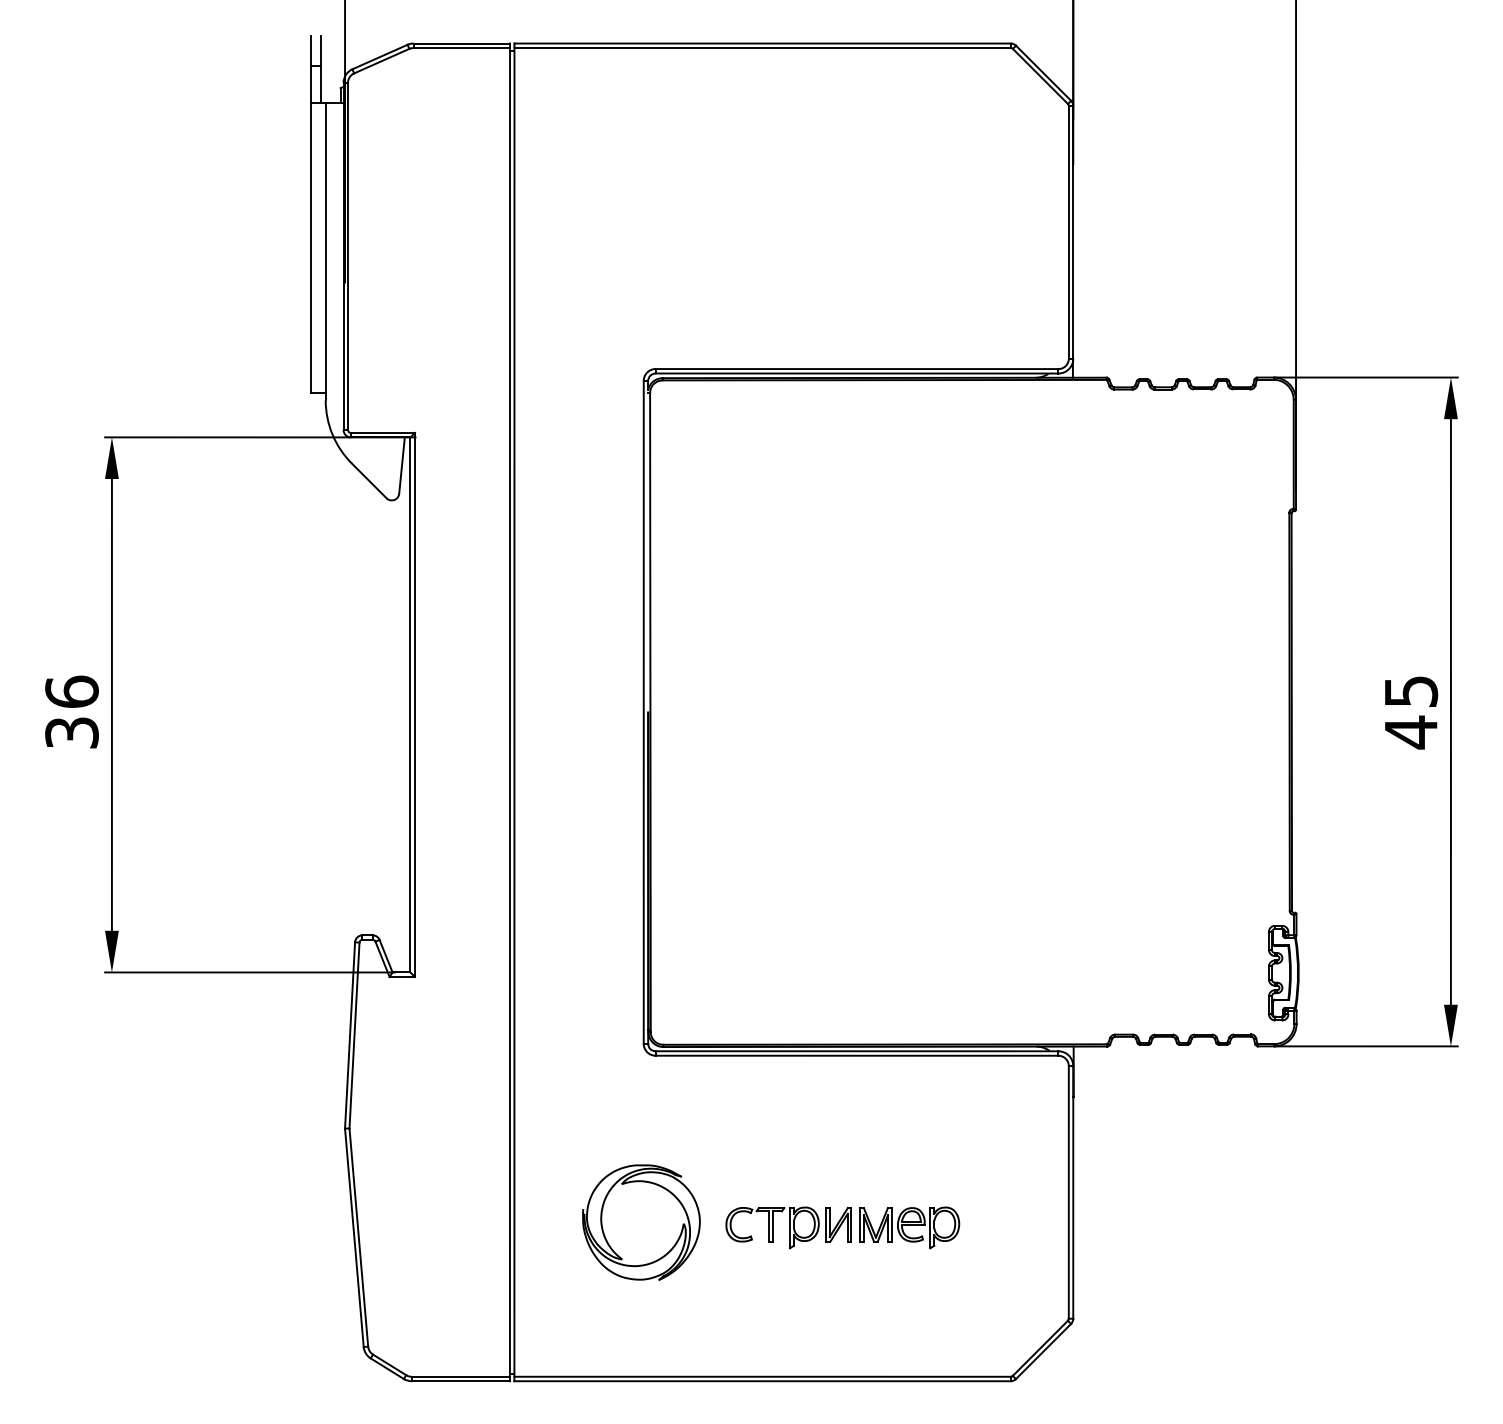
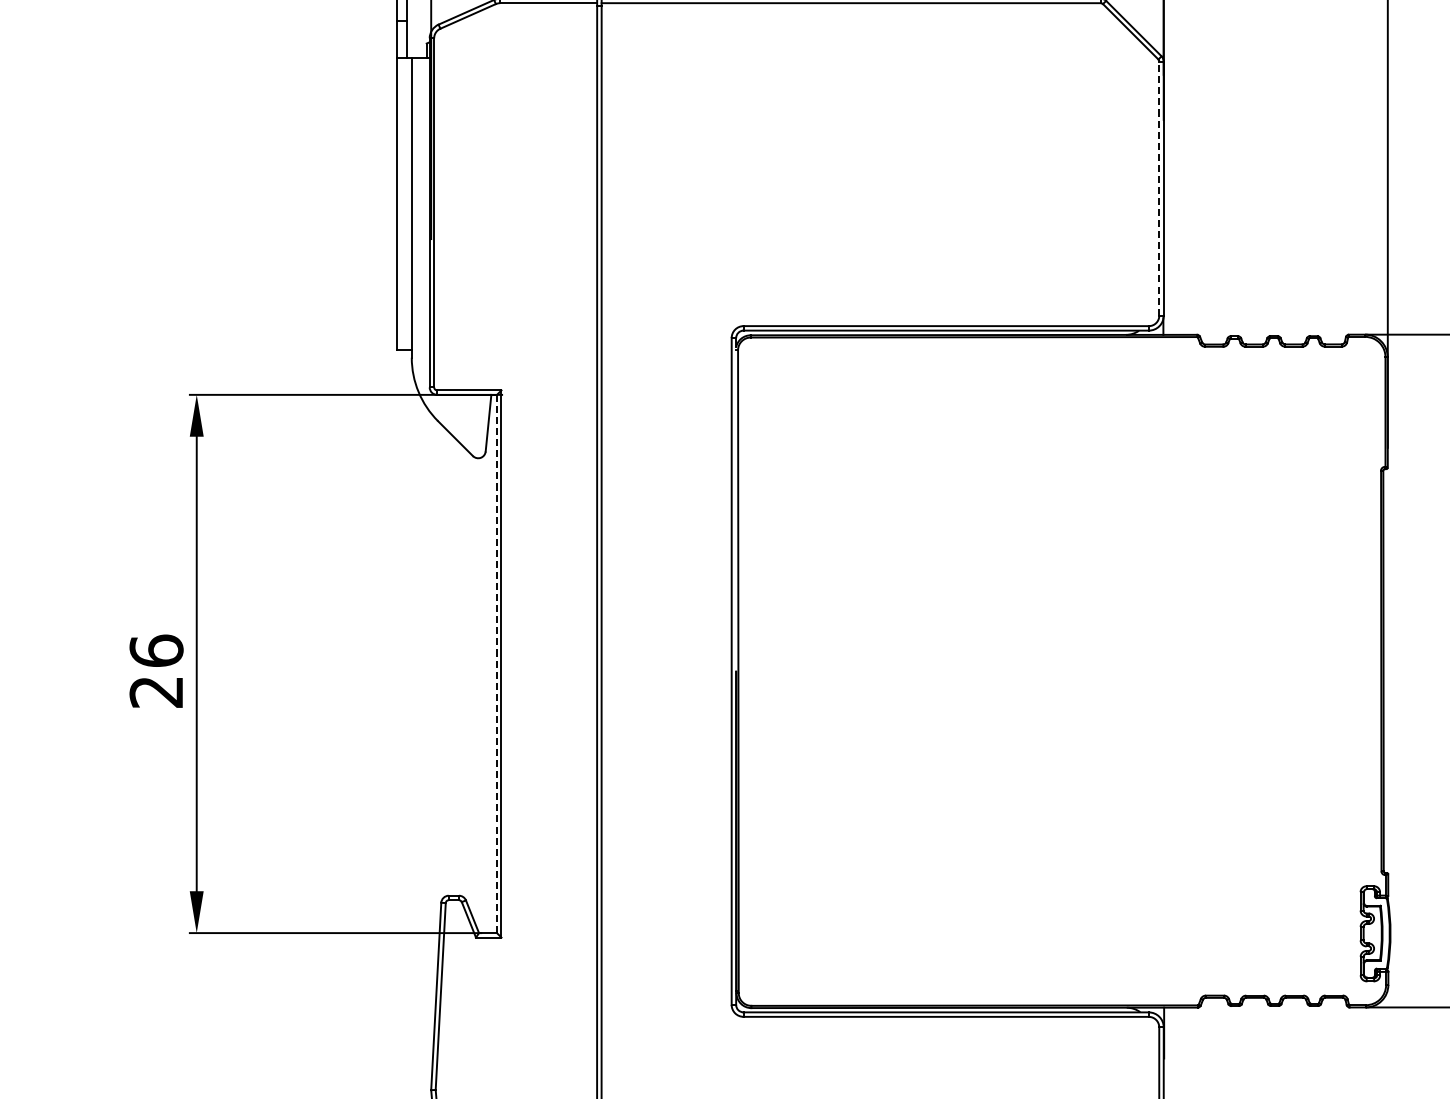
line: (1068, 231) -> (1158, 187), solid -> dashed
line: (410, 704) -> (497, 663), solid -> dashed
text: (71, 732) -> (156, 691), 36 -> 26

